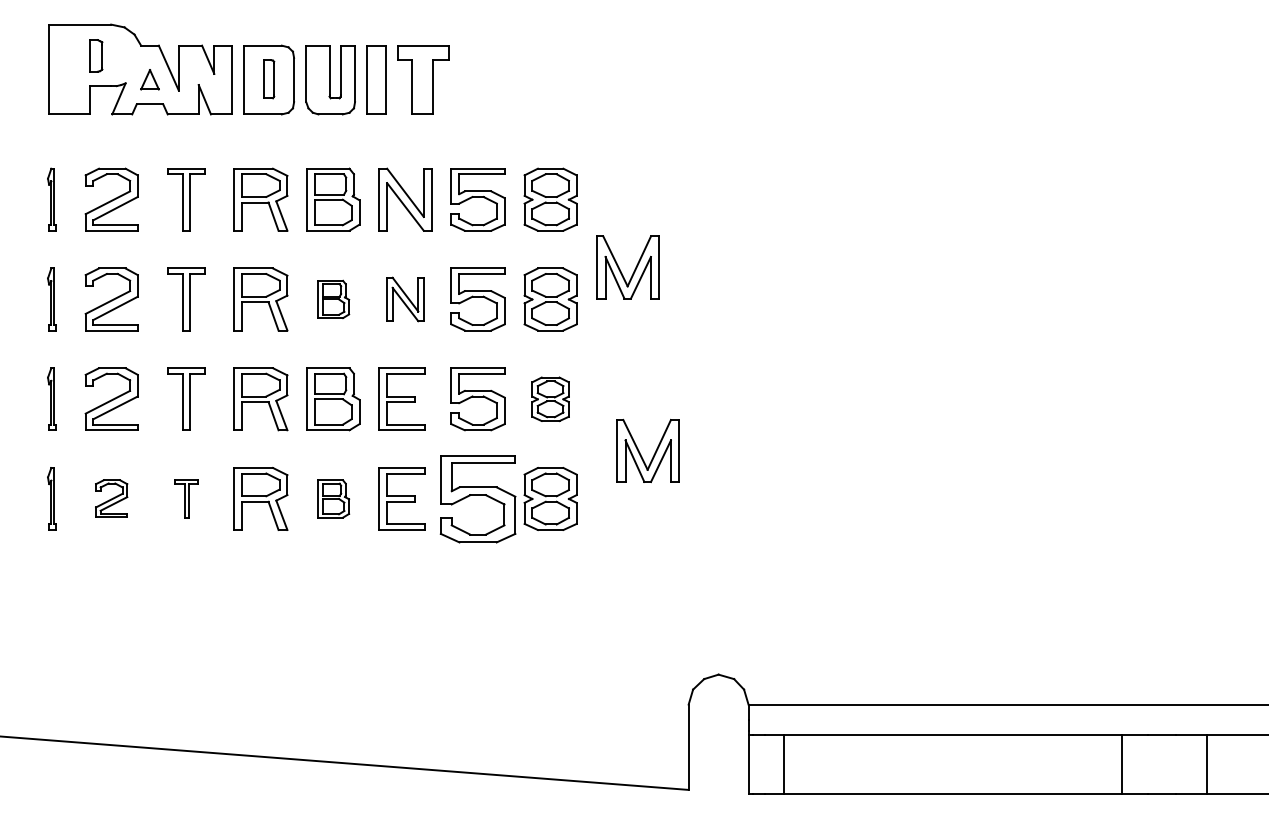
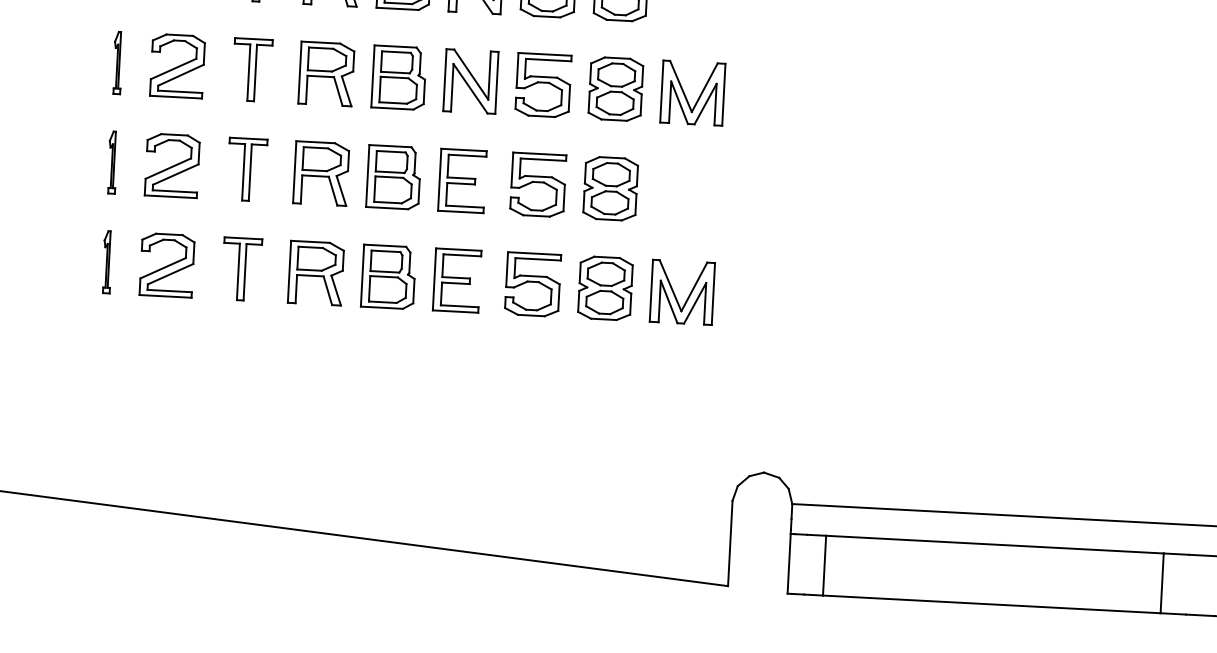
part: (621, 271) -> (686, 96), moved
part: (333, 299) -> (399, 77), size x1.67
part: (405, 299) -> (470, 81), size x1.43
part: (550, 399) -> (610, 189), size x1.43
part: (641, 454) -> (676, 295), moved
part: (111, 498) -> (166, 264), size x1.67
part: (186, 498) -> (241, 268), size x1.67
part: (333, 498) -> (388, 276), size x1.67
part: (477, 498) -> (532, 284), size x0.71

